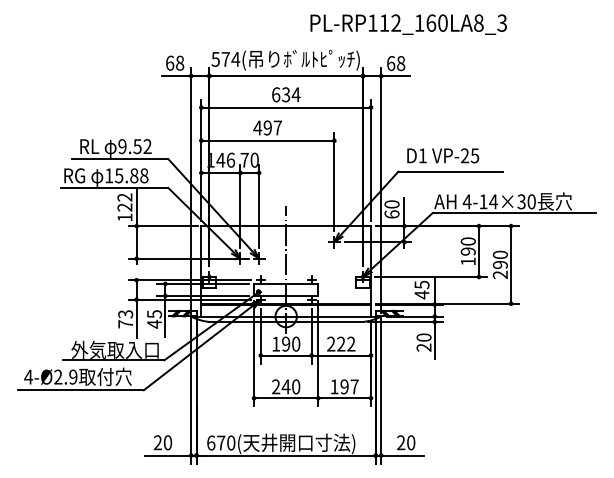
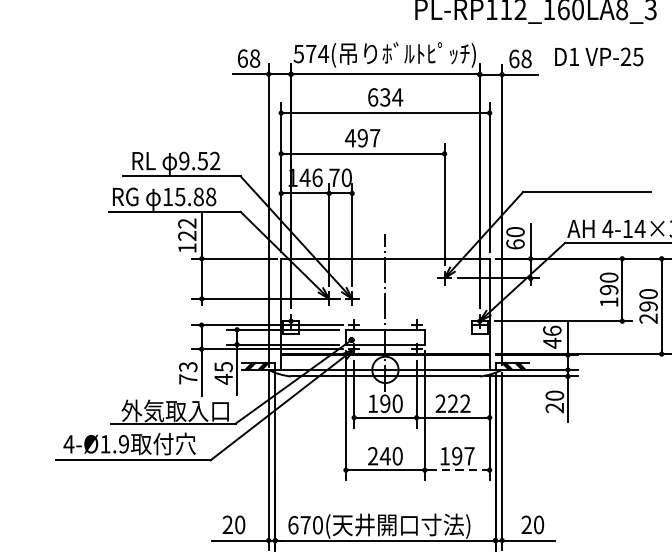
text: (443, 155) -> (599, 56), moved
text: (421, 284) -> (551, 330), 45 -> 46
text: (58, 376) -> (105, 443), 4-Ø2.9 -> 4-Ø1.9
line: (344, 398) -> (457, 470), solid -> dashed

